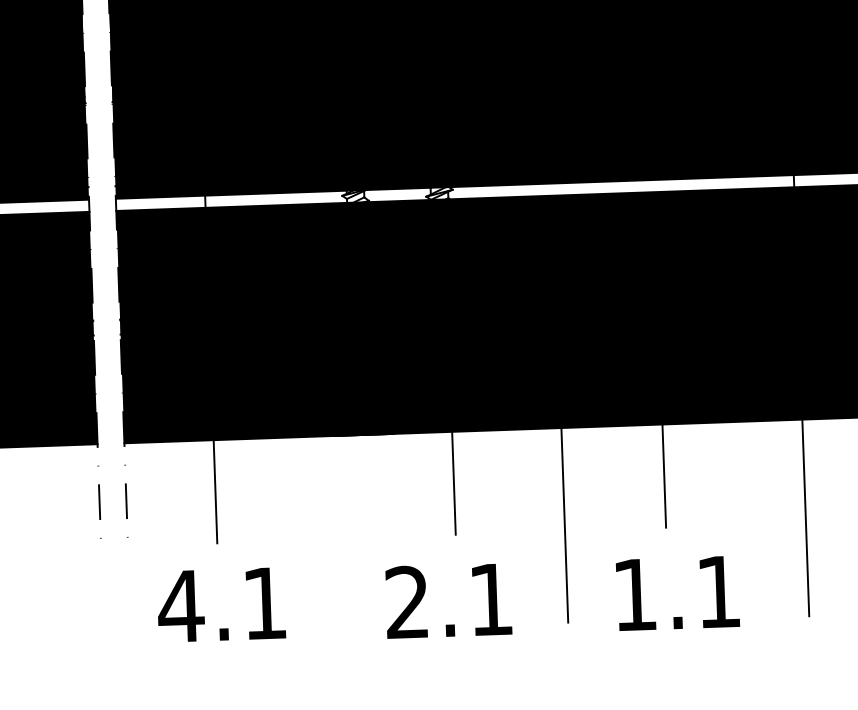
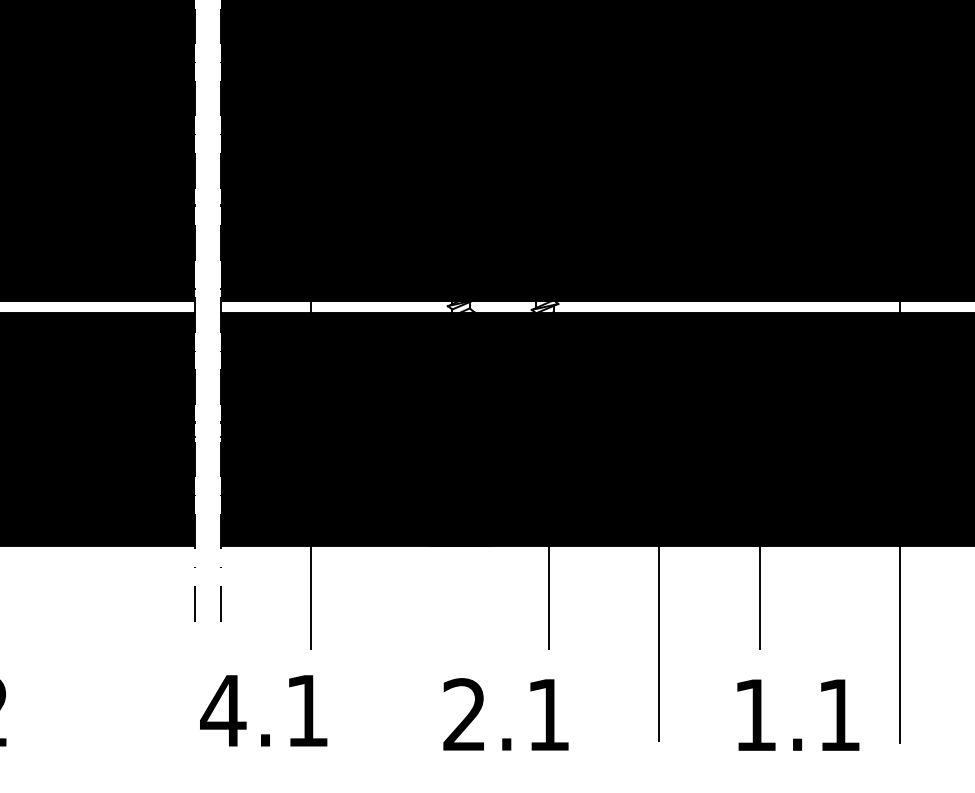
text: (678, 592) -> (798, 714), moved
text: (448, 600) -> (505, 714), moved
text: (221, 604) -> (263, 710), moved

